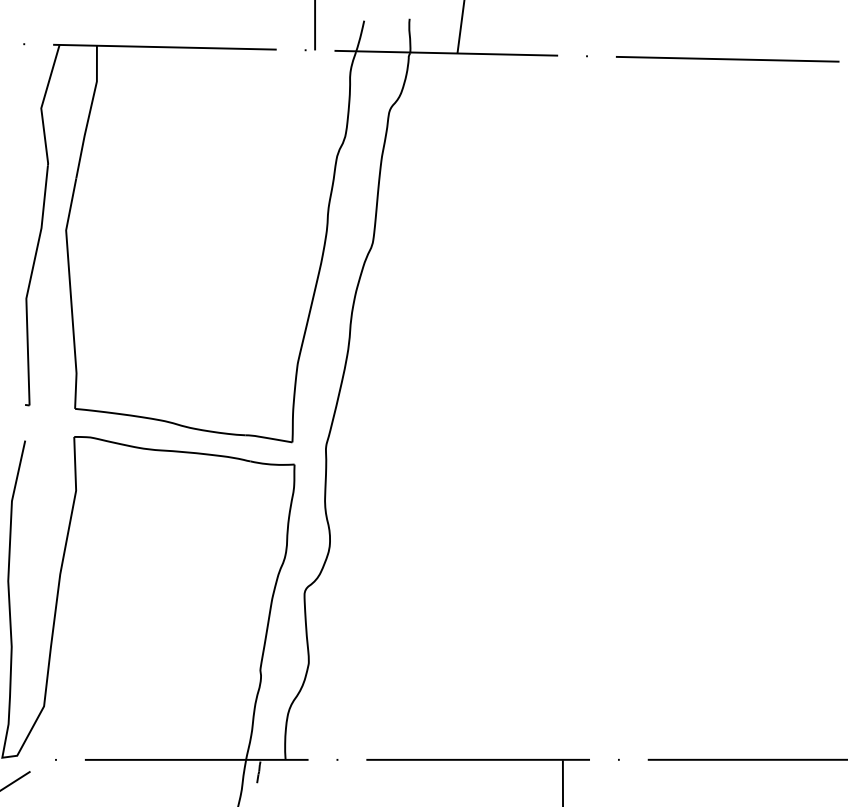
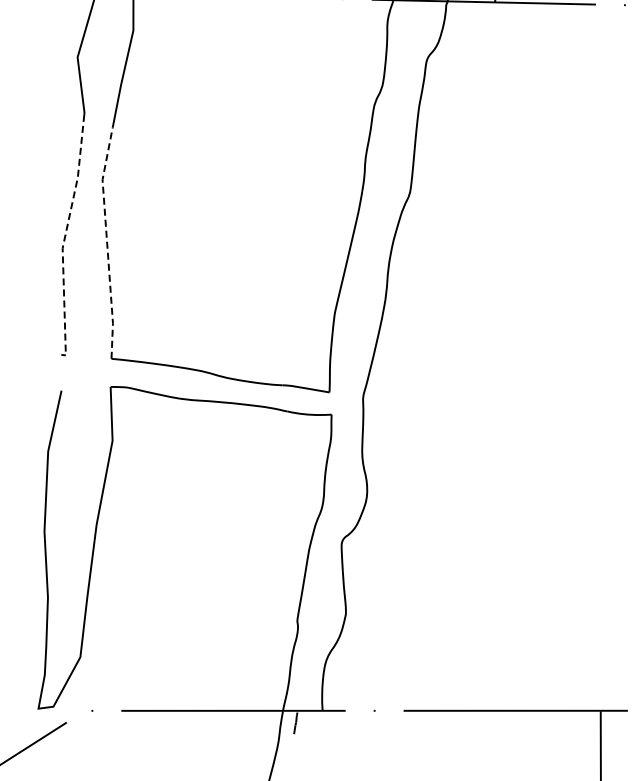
line: (29, 285) -> (65, 235), solid -> dashed
line: (70, 292) -> (106, 242), solid -> dashed

